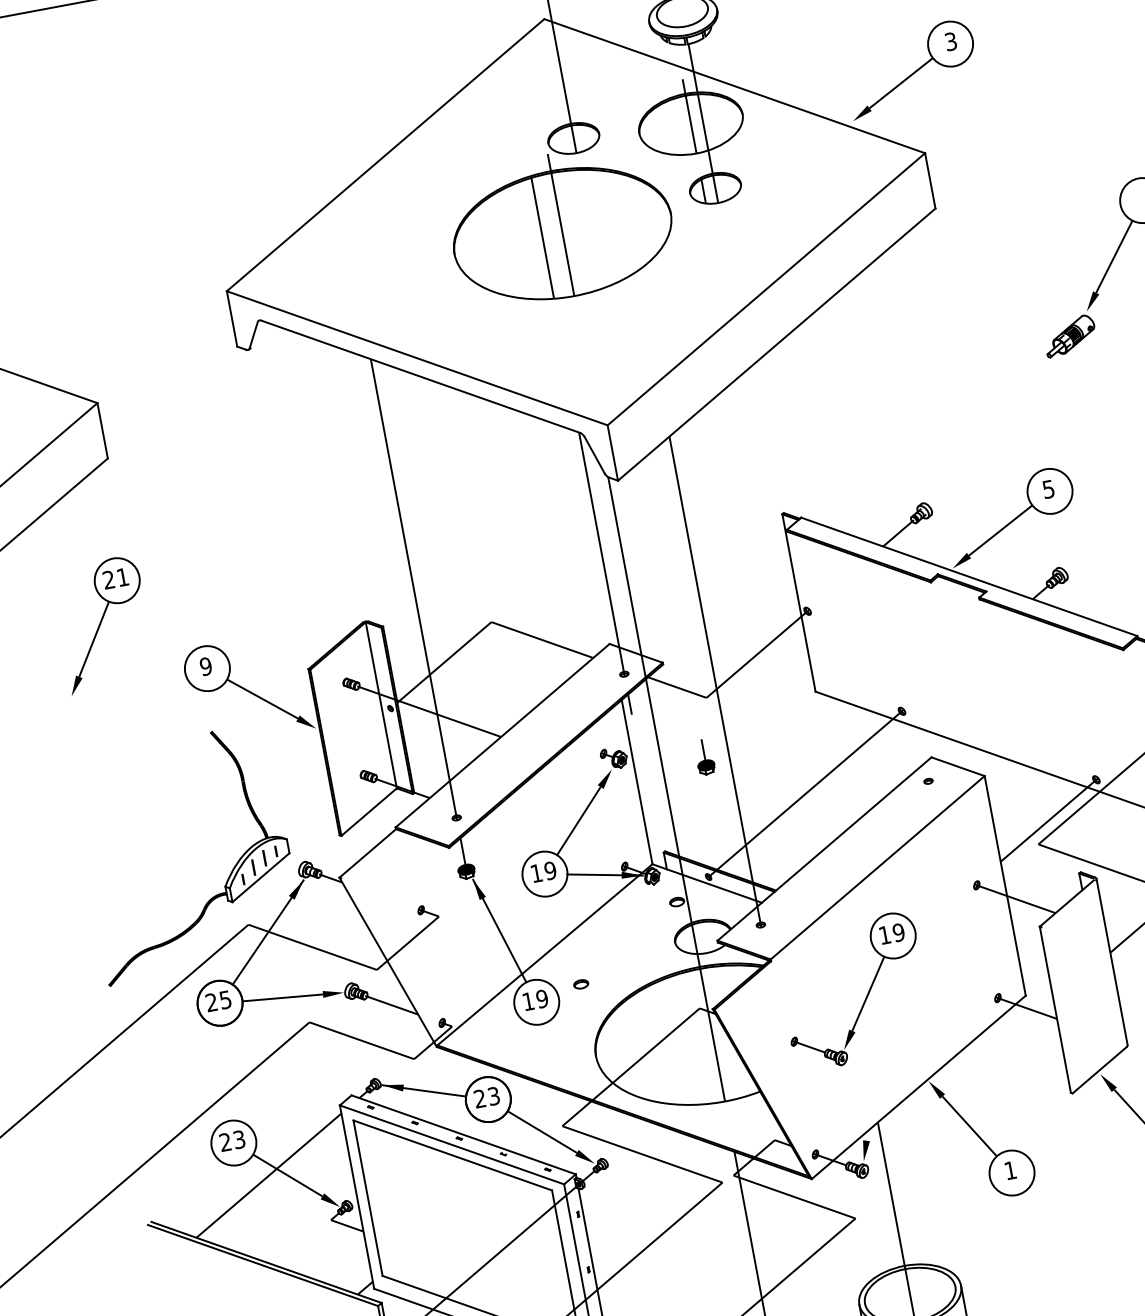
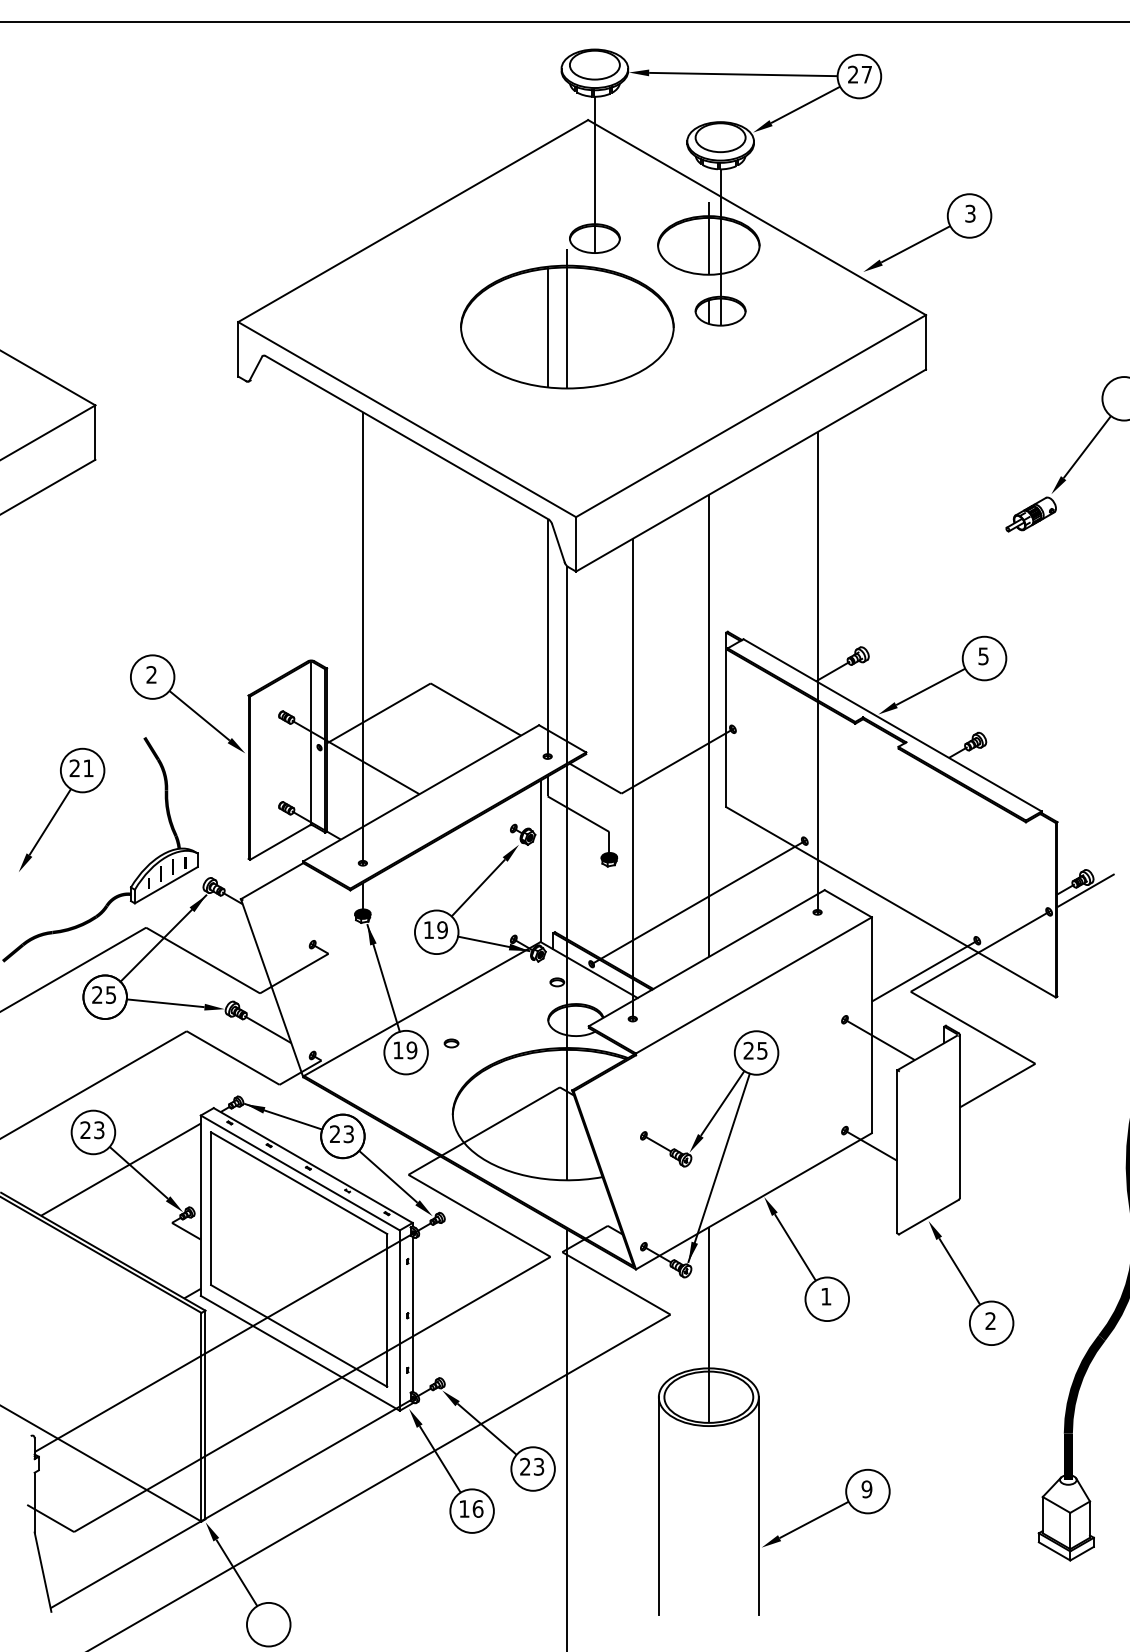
line: (882, 538) -> (817, 673), added
line: (782, 612) -> (708, 725), added
part: (104, 624) -> (62, 809), moved
text: (205, 666) -> (151, 674), 9 -> 2
line: (666, 726) -> (578, 813), added
text: (891, 933) -> (755, 1050), 19 -> 25
line: (876, 1059) -> (718, 1167), added

